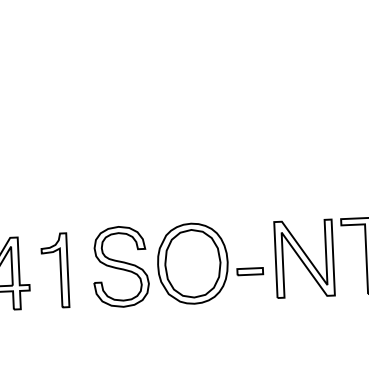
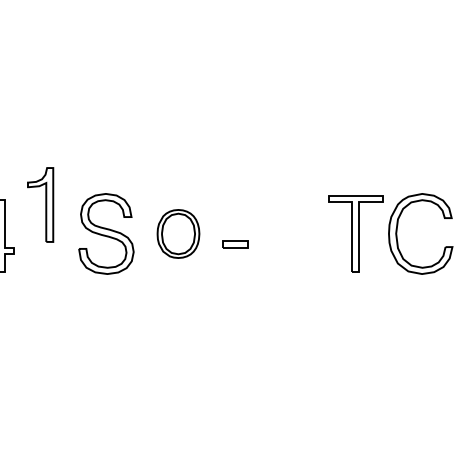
part: (303, 258) -> (289, 233), removed
part: (192, 263) -> (178, 233), size x0.6
part: (55, 270) -> (40, 204), moved

